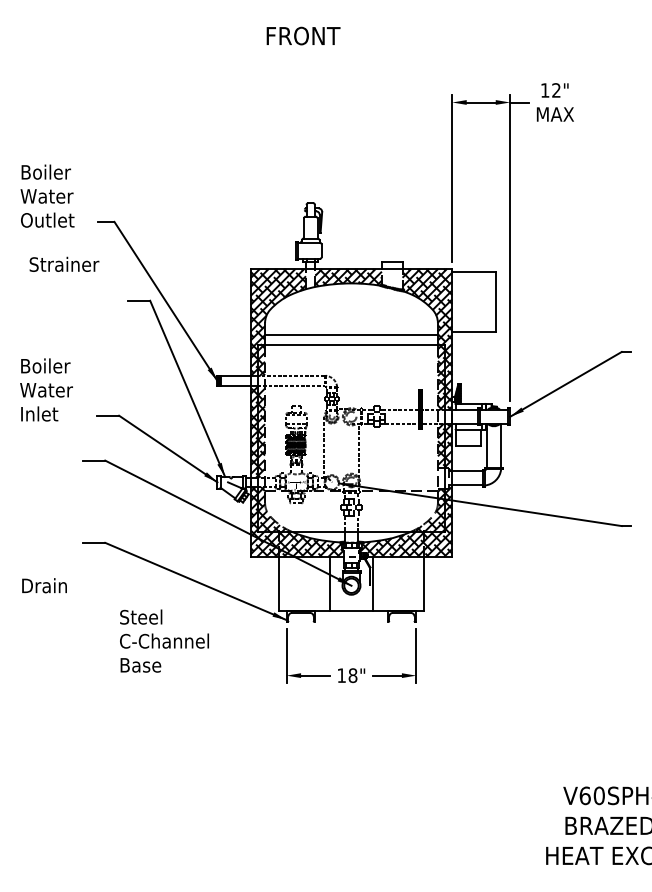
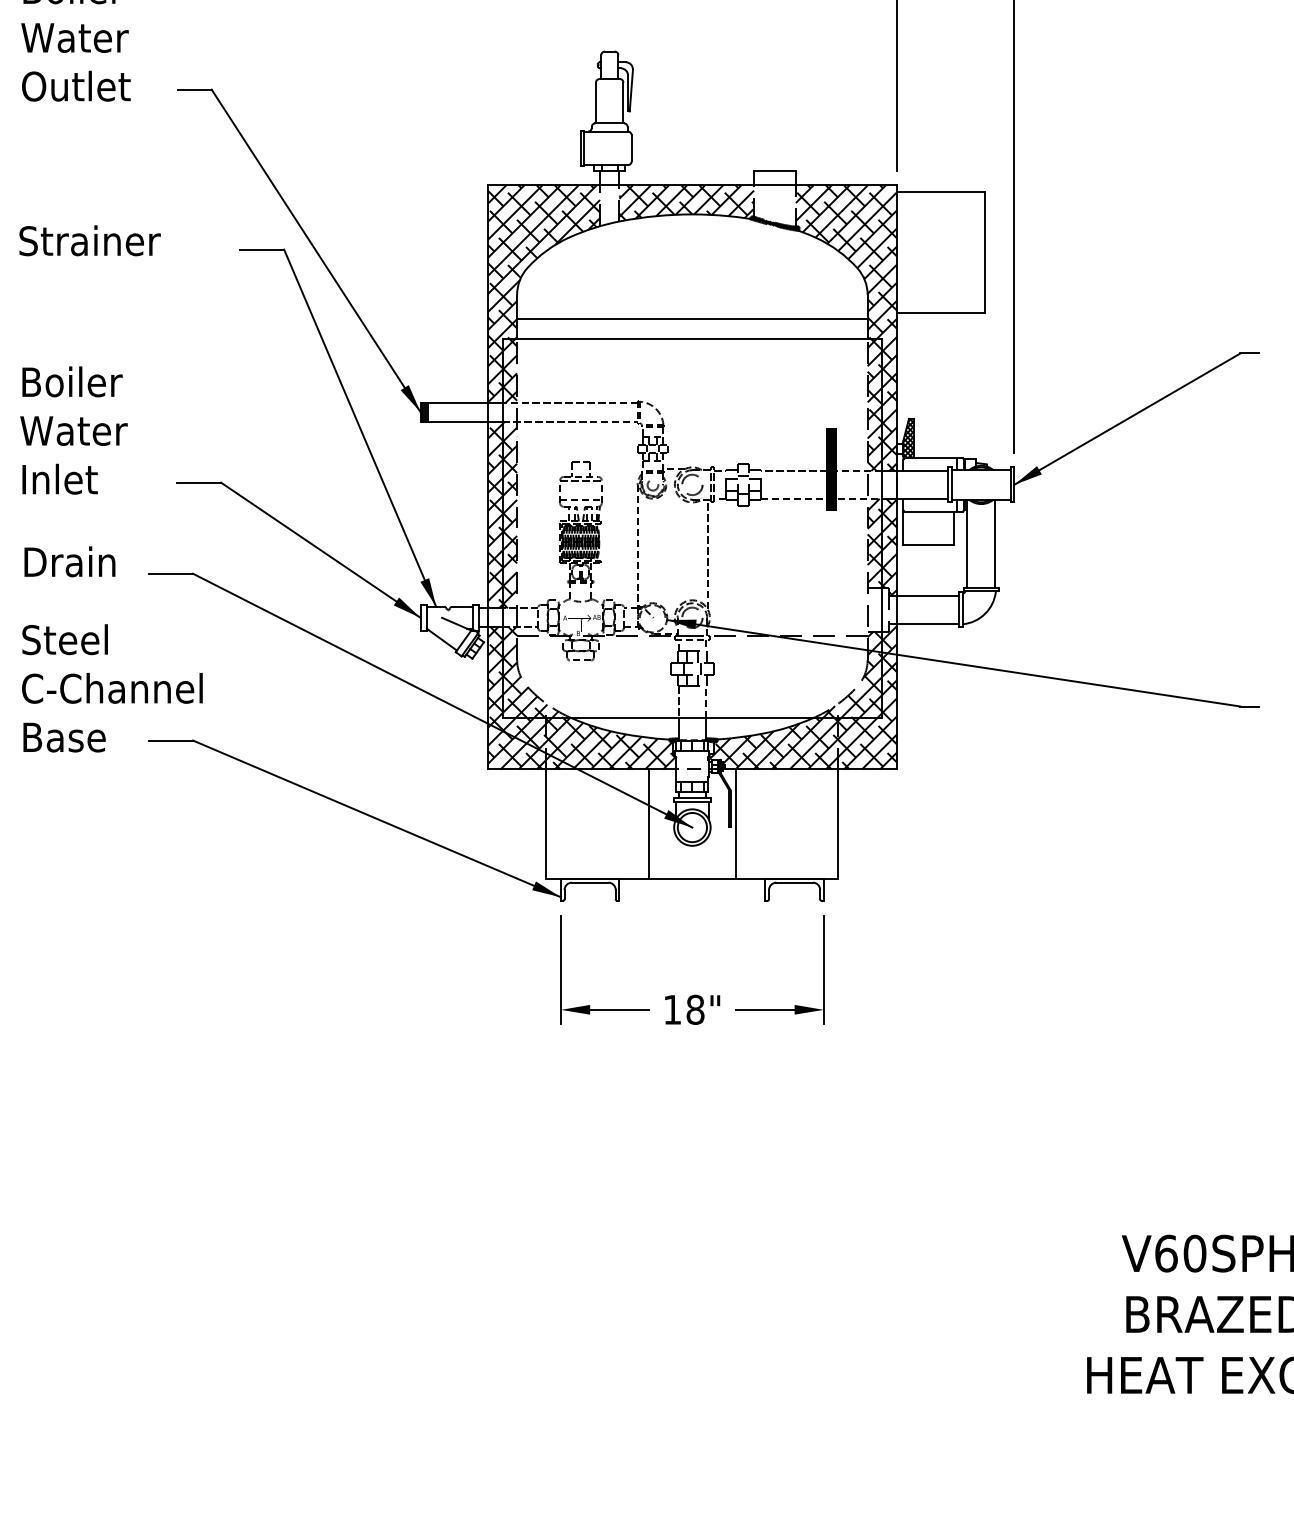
text: (64, 263) -> (90, 238), moved
text: (44, 585) -> (69, 561), moved
text: (164, 640) -> (112, 687), moved

